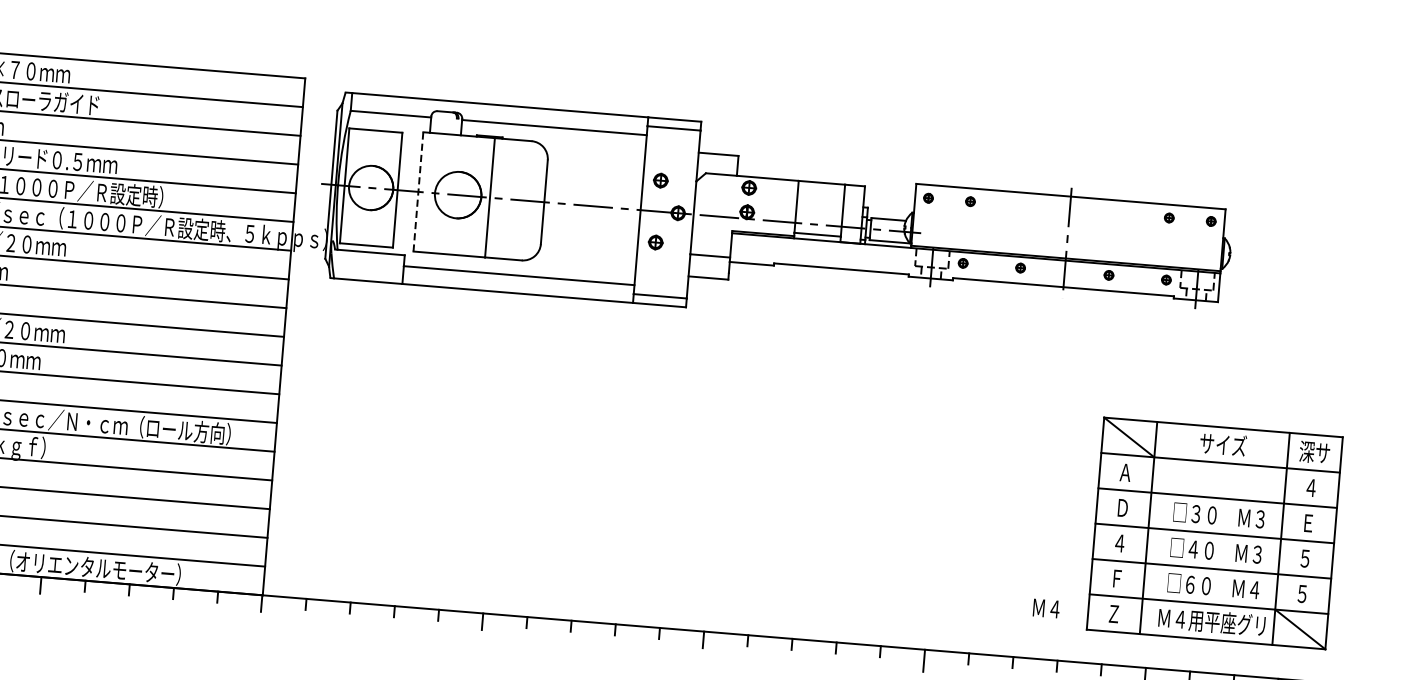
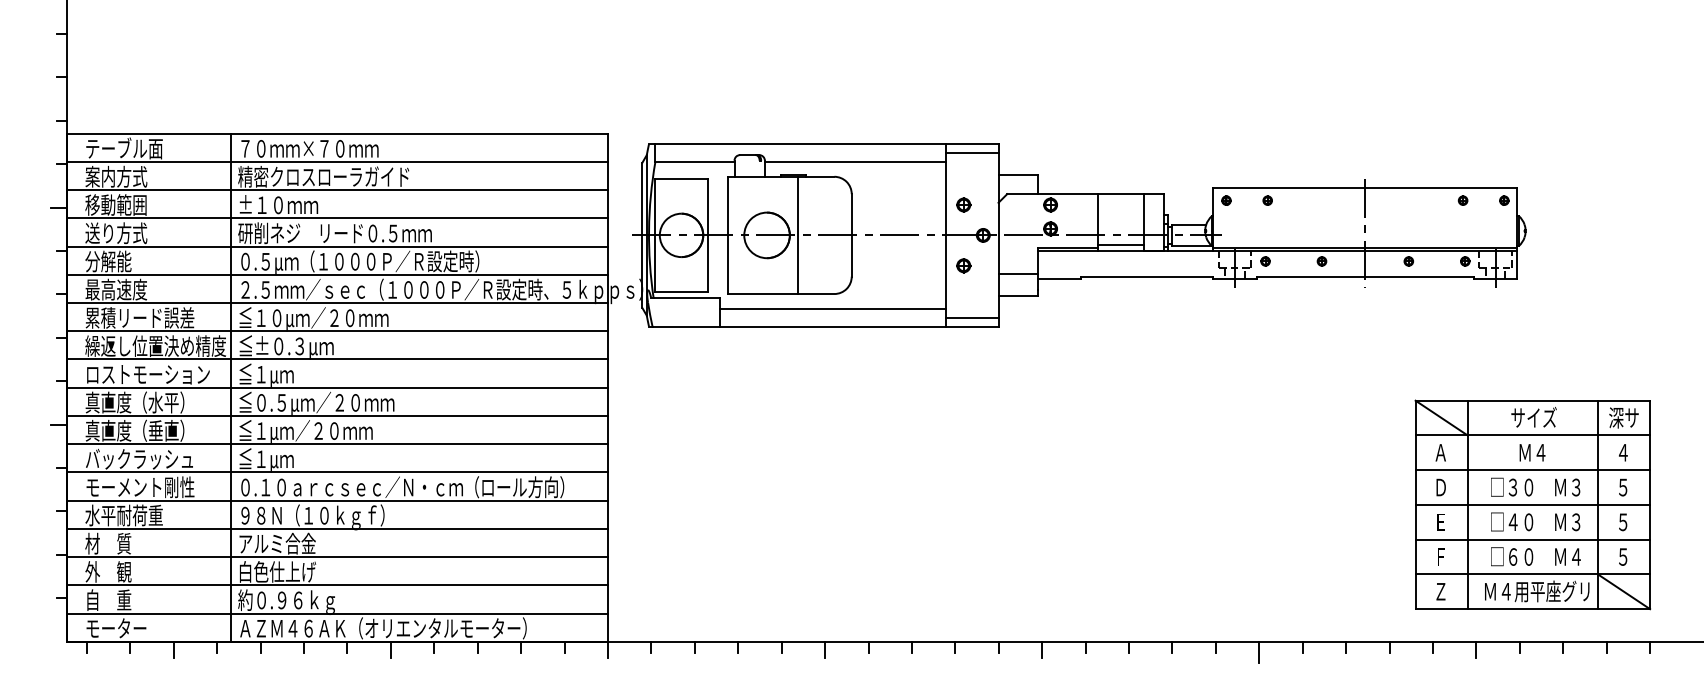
line: (418, 192) -> (728, 235), dashed -> solid
text: (1308, 523) -> (1623, 487), Ｅ -> ５
text: (1119, 542) -> (1440, 521), ４ -> Ｅ
text: (1046, 608) -> (1532, 452), moved

